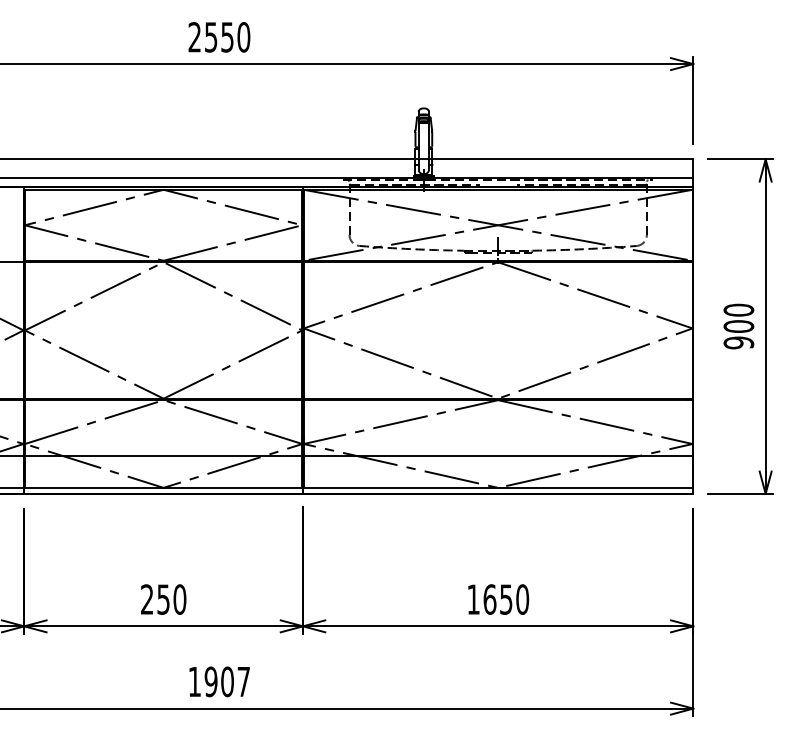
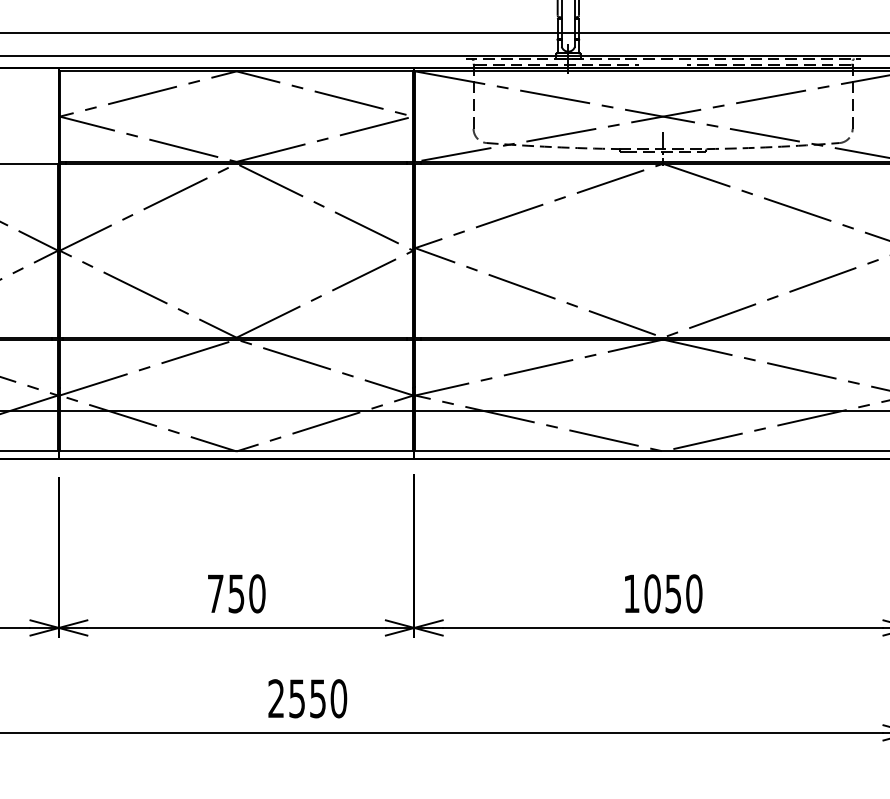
text: (147, 599) -> (216, 593), 250 -> 750
text: (489, 599) -> (652, 593), 1650 -> 1050
text: (219, 681) -> (307, 698), 1907 -> 2550

